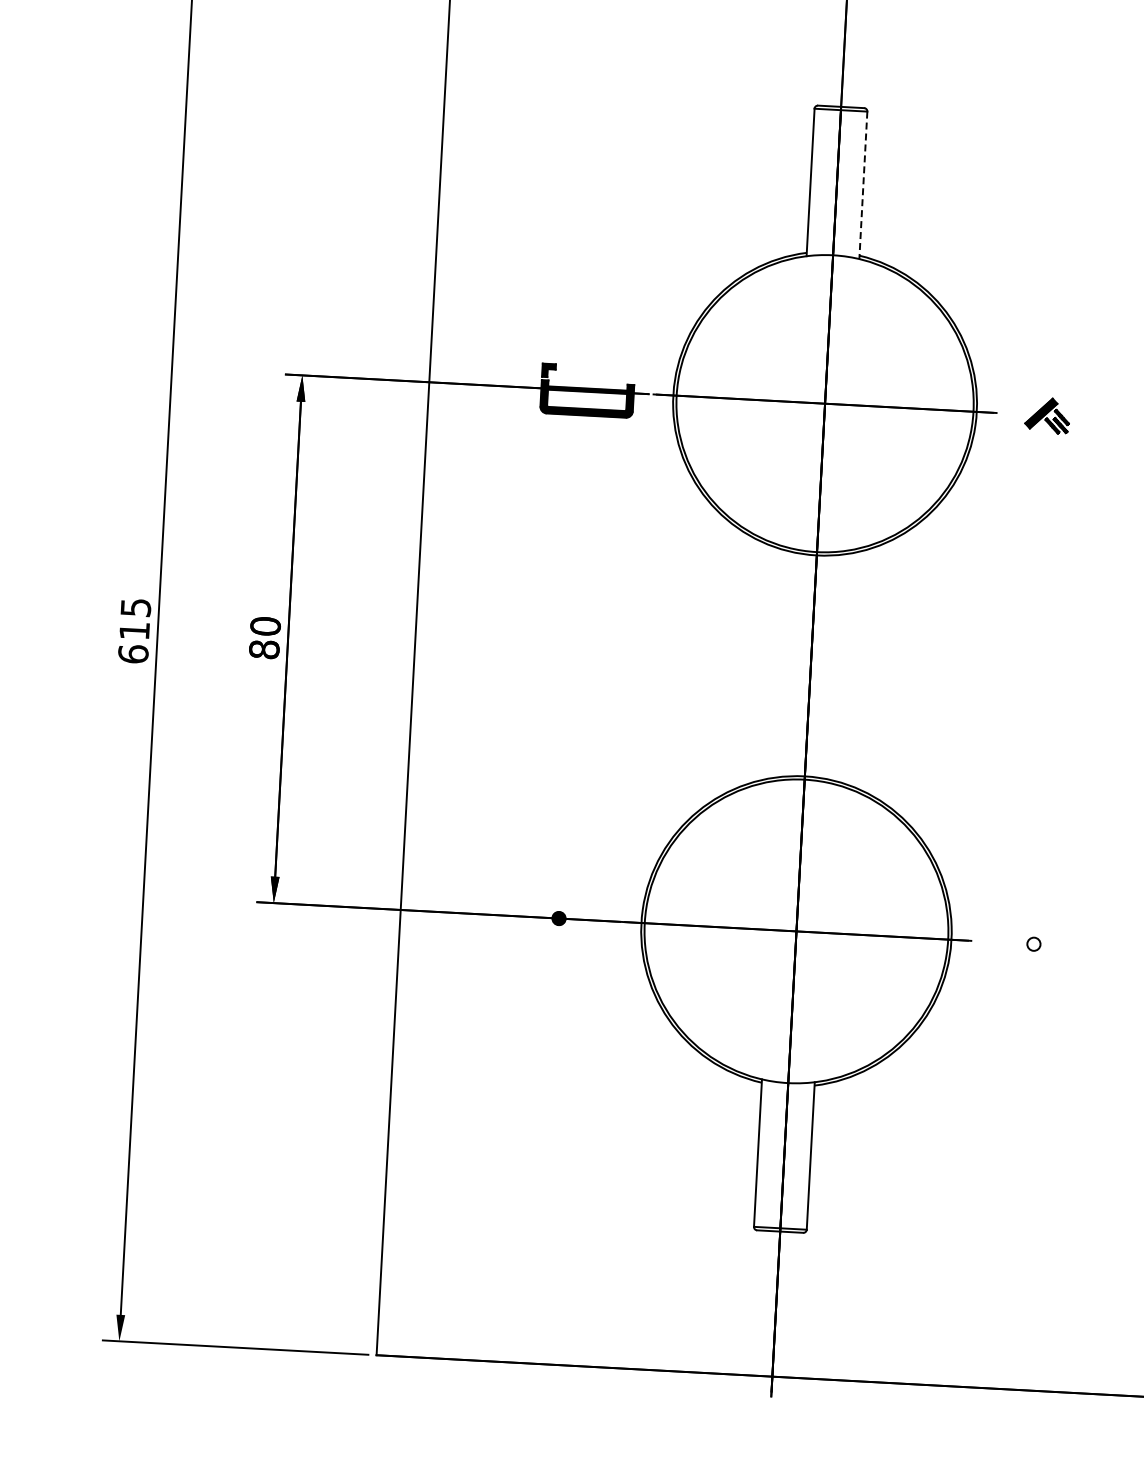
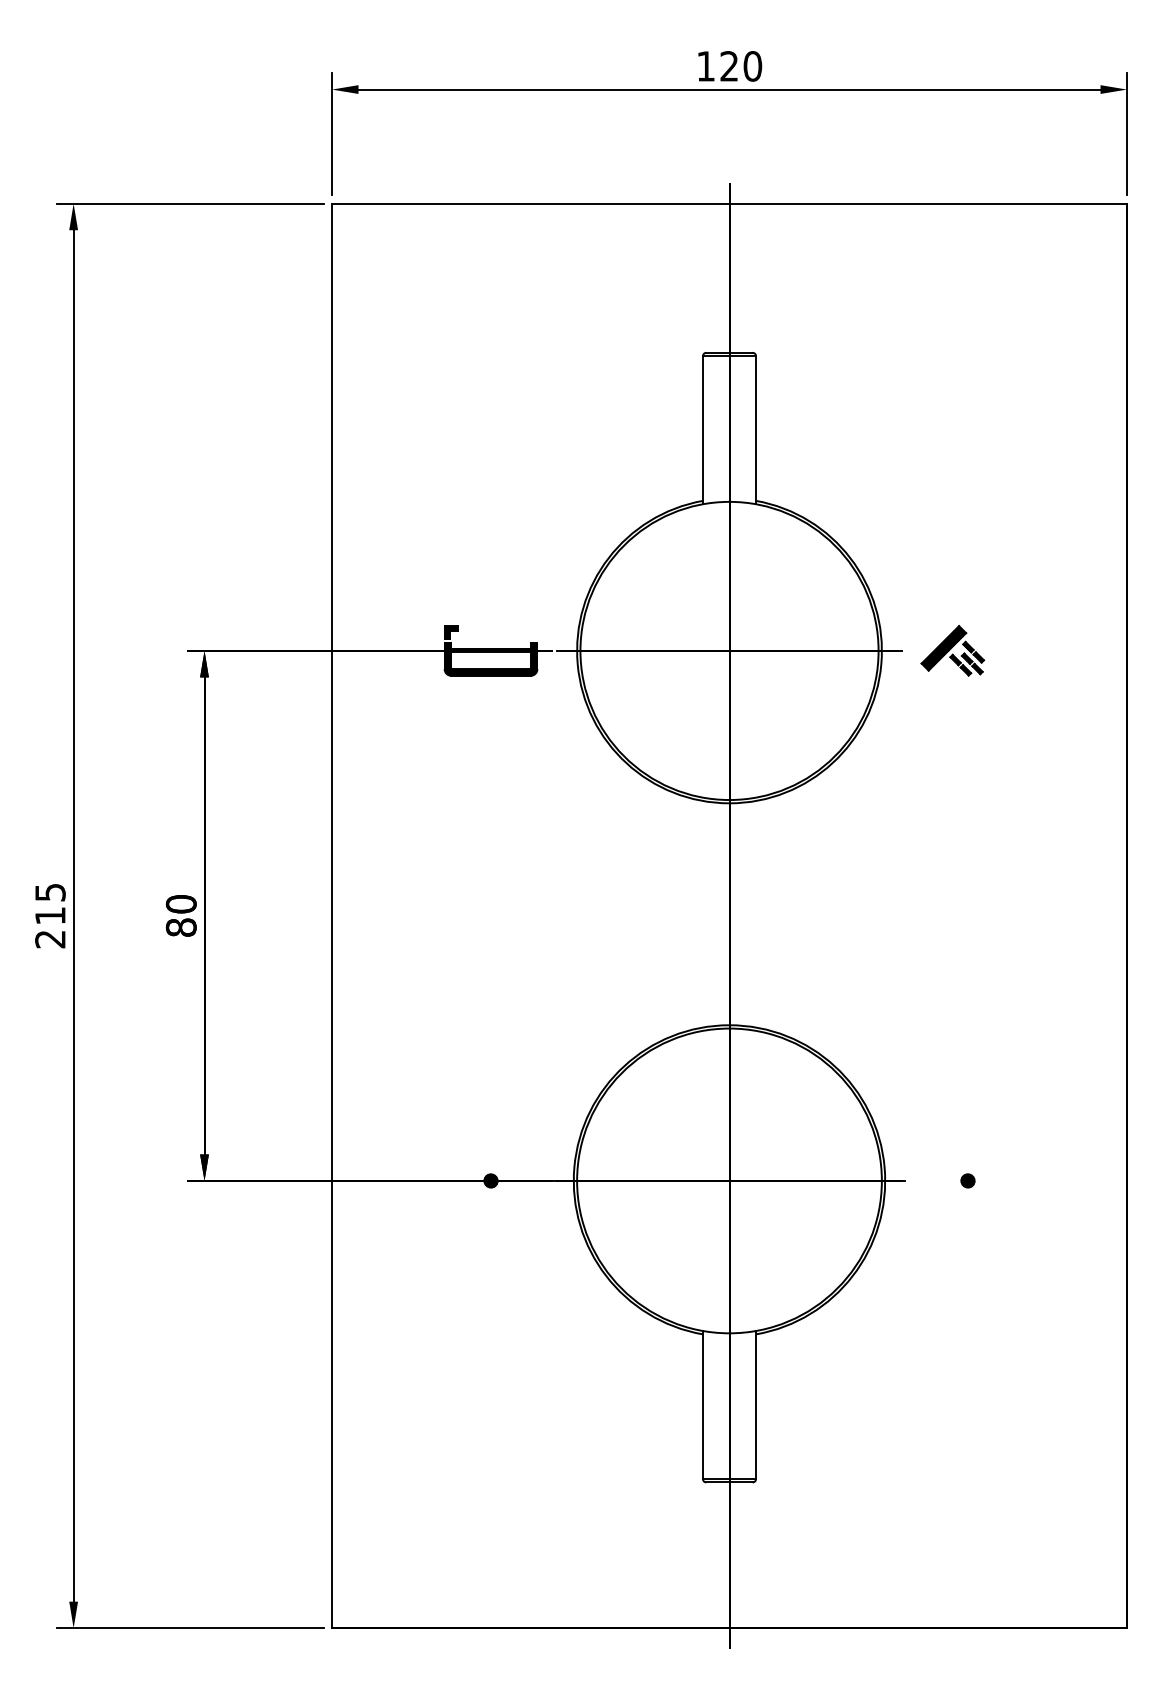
line: (863, 185) -> (756, 430), dashed -> solid
part: (1047, 415) -> (952, 650), size x1.43
text: (133, 654) -> (50, 939), 615 -> 215
hatch: (1033, 943) -> (967, 1180), added

